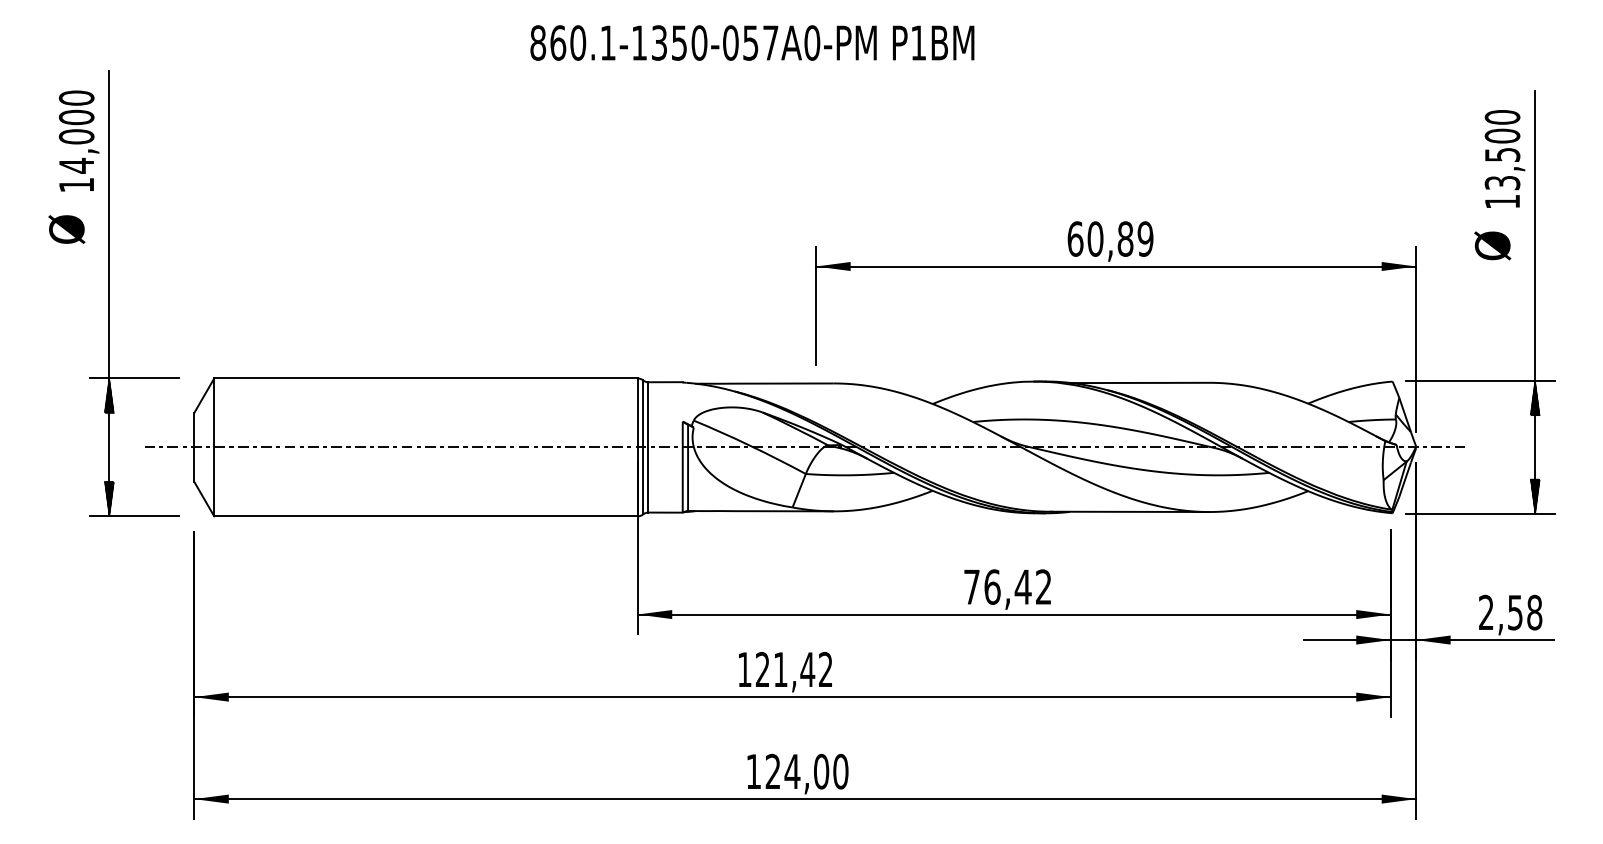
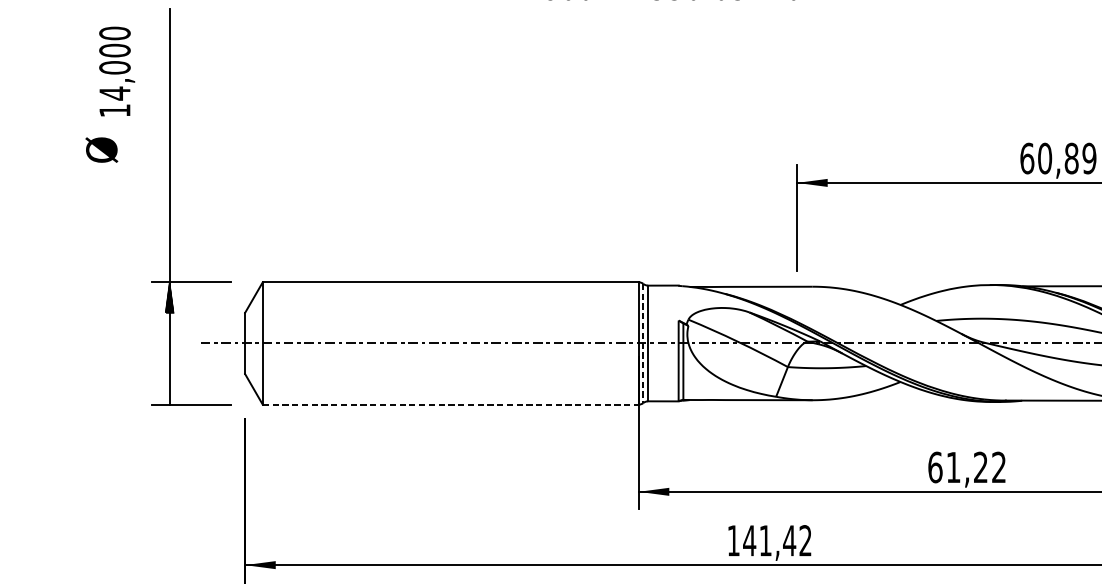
text: (78, 140) -> (116, 71), moved
text: (66, 229) -> (101, 150), moved
line: (643, 447) -> (643, 343), solid -> dashed
hatch: (108, 498) -> (168, 388), removed
line: (425, 516) -> (450, 404), solid -> dashed
text: (997, 586) -> (958, 466), 76,42 -> 61,22
text: (762, 668) -> (749, 539), 121,42 -> 141,42

